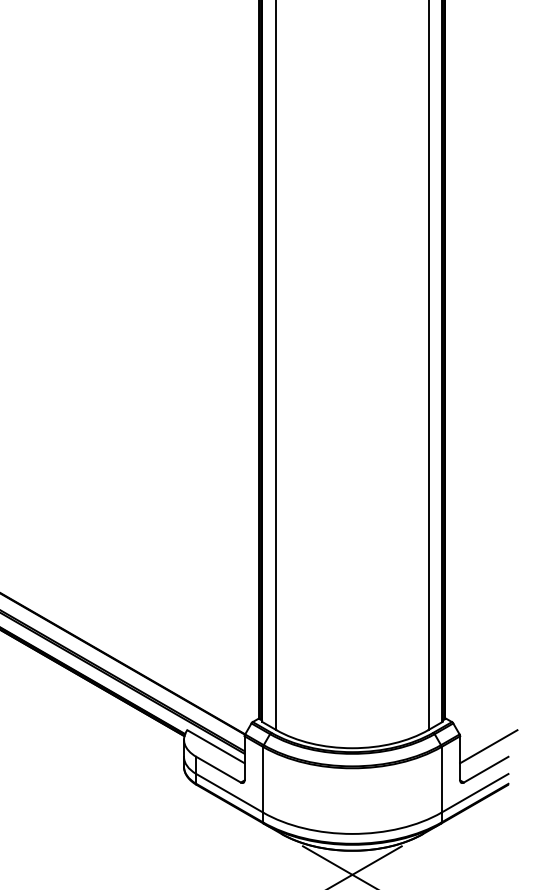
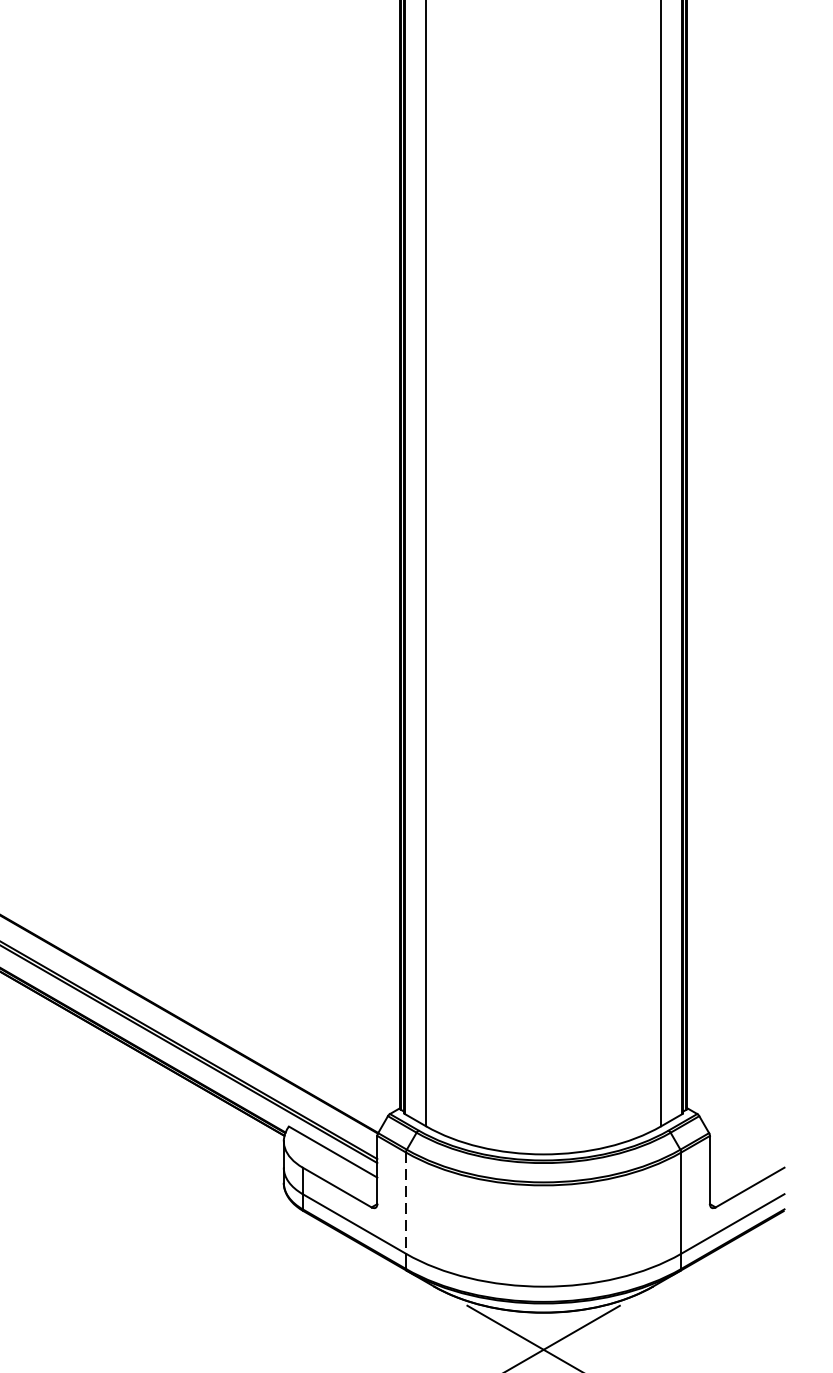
line: (488, 746) -> (753, 1151), removed
line: (263, 779) -> (406, 1202), solid -> dashed

